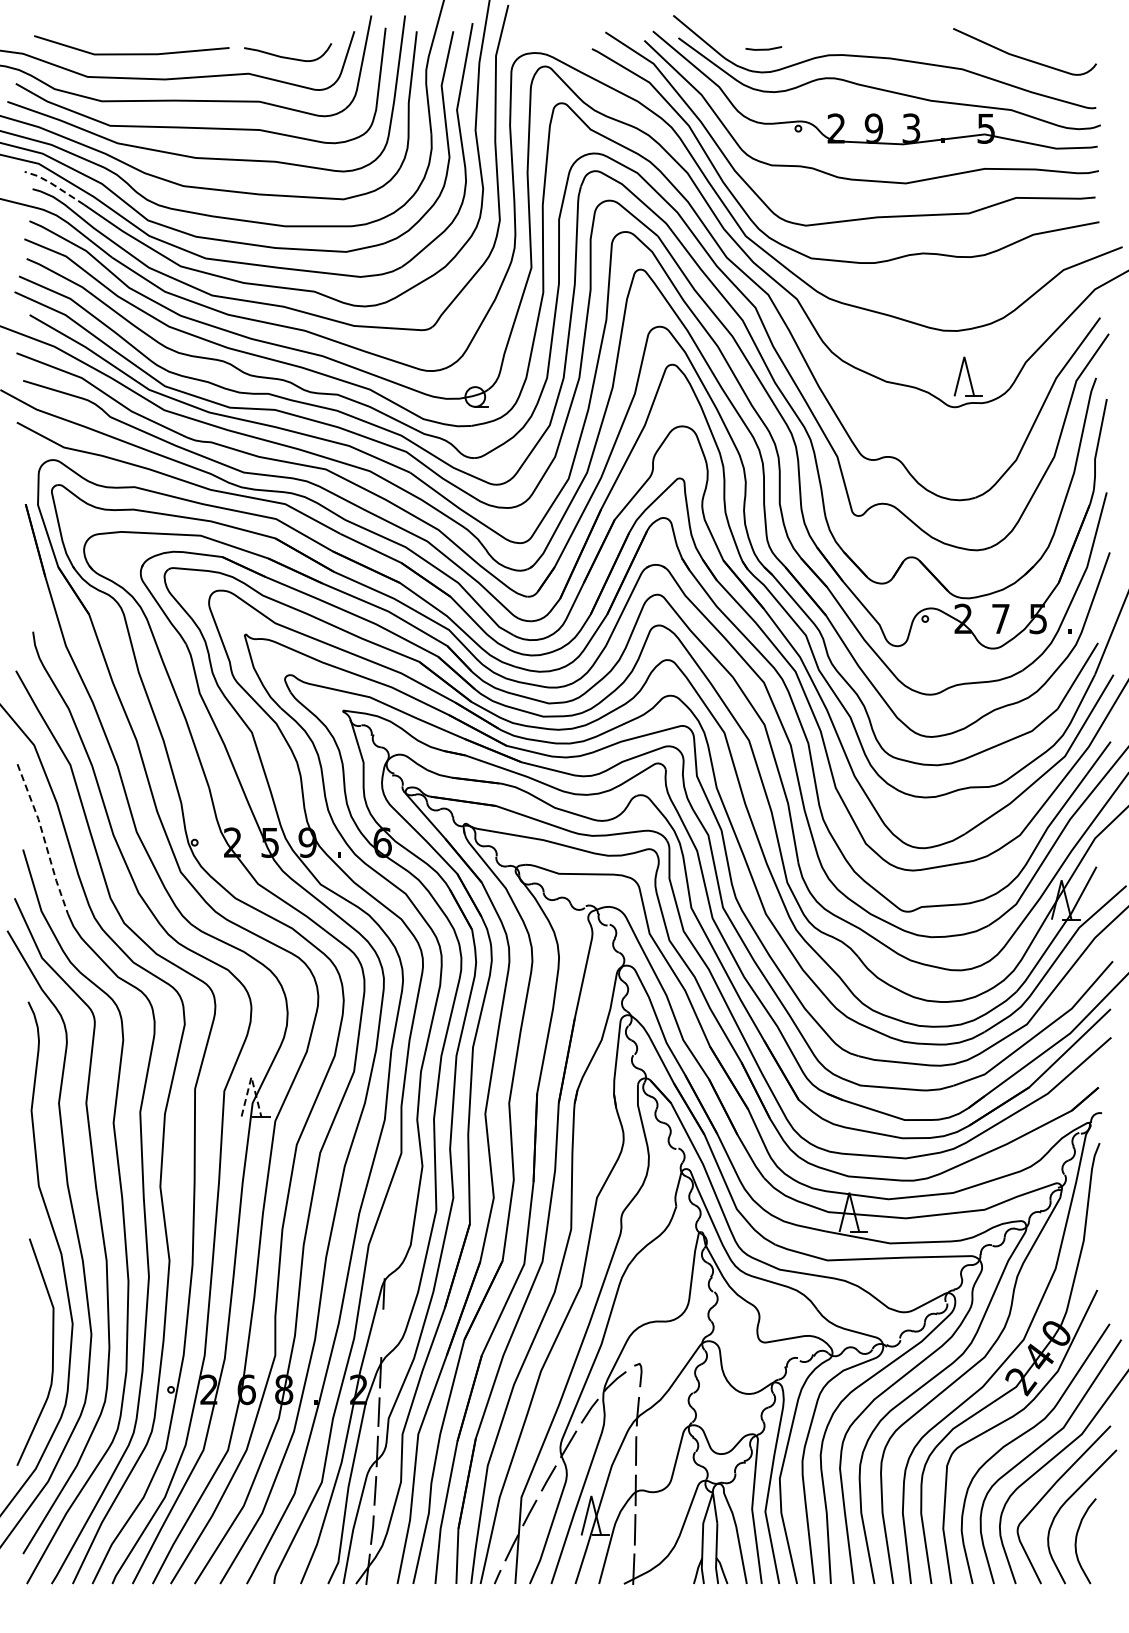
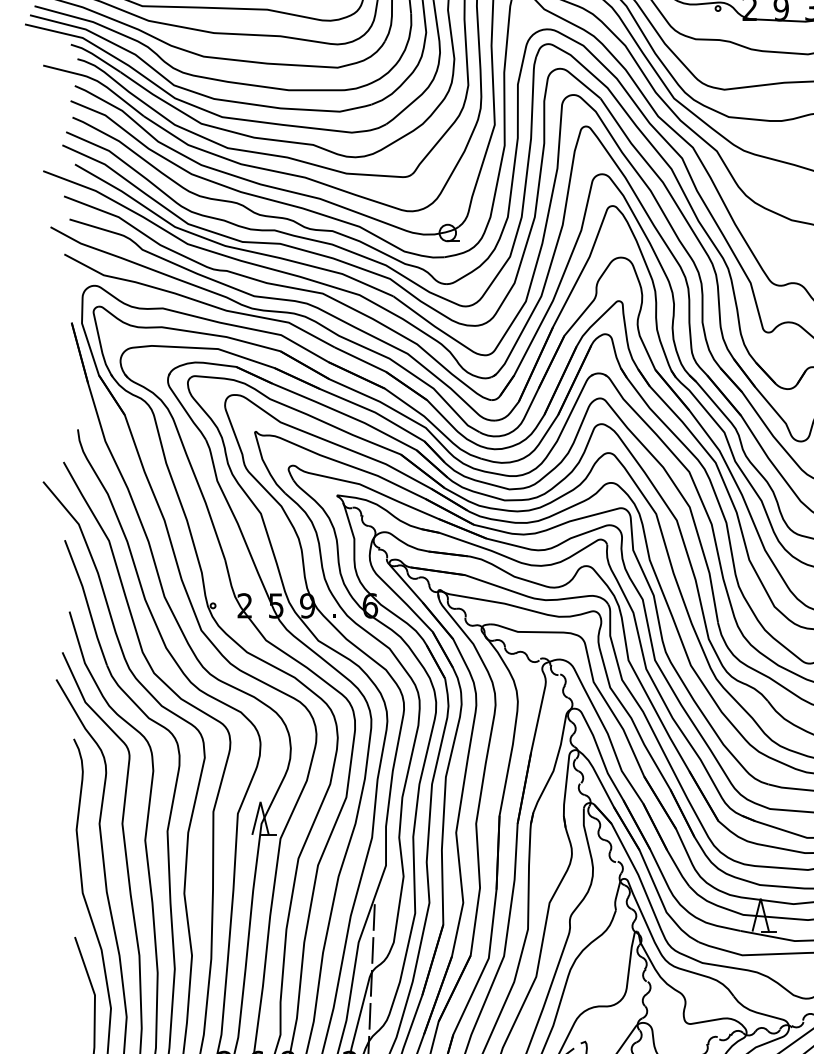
line: (54, 185) -> (95, 56), dashed -> solid
line: (44, 838) -> (87, 602), dashed -> solid
line: (251, 1077) -> (260, 802), dashed -> solid
line: (386, 1215) -> (373, 917), added
line: (385, 1254) -> (372, 950), added
line: (381, 1333) -> (369, 1016), added

